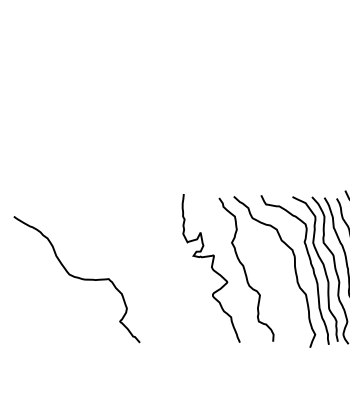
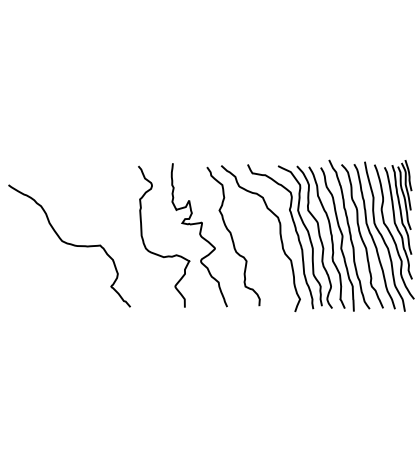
curve: (167, 287) -> (157, 253), added

